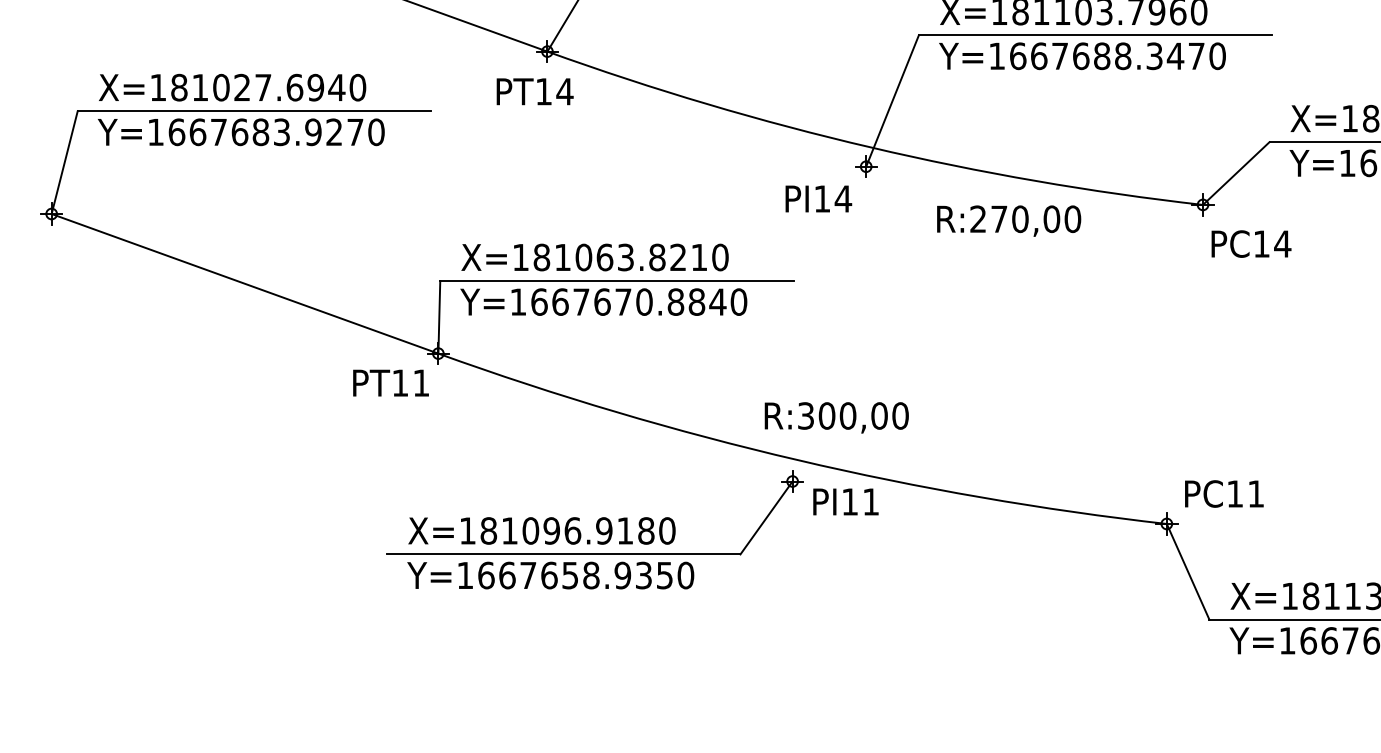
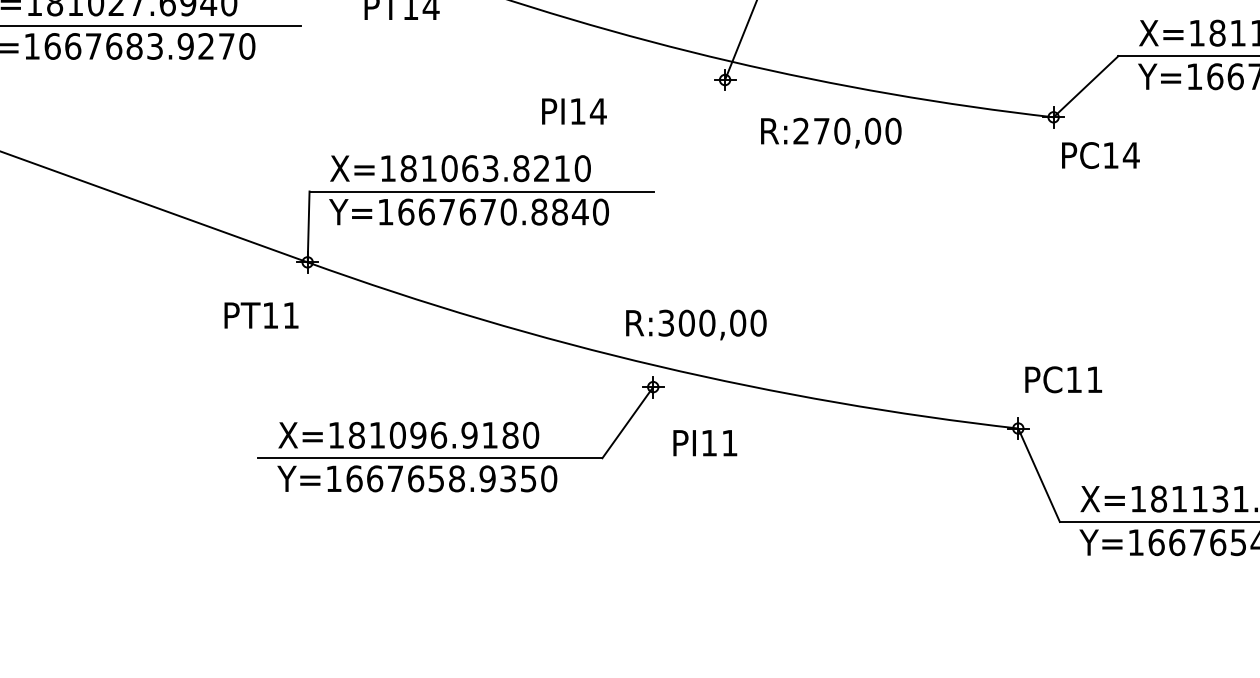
text: (818, 198) -> (574, 111), moved
text: (1009, 220) -> (831, 132), moved
text: (390, 382) -> (260, 314), moved
text: (1224, 493) -> (1063, 379), moved
text: (845, 501) -> (704, 442), moved

